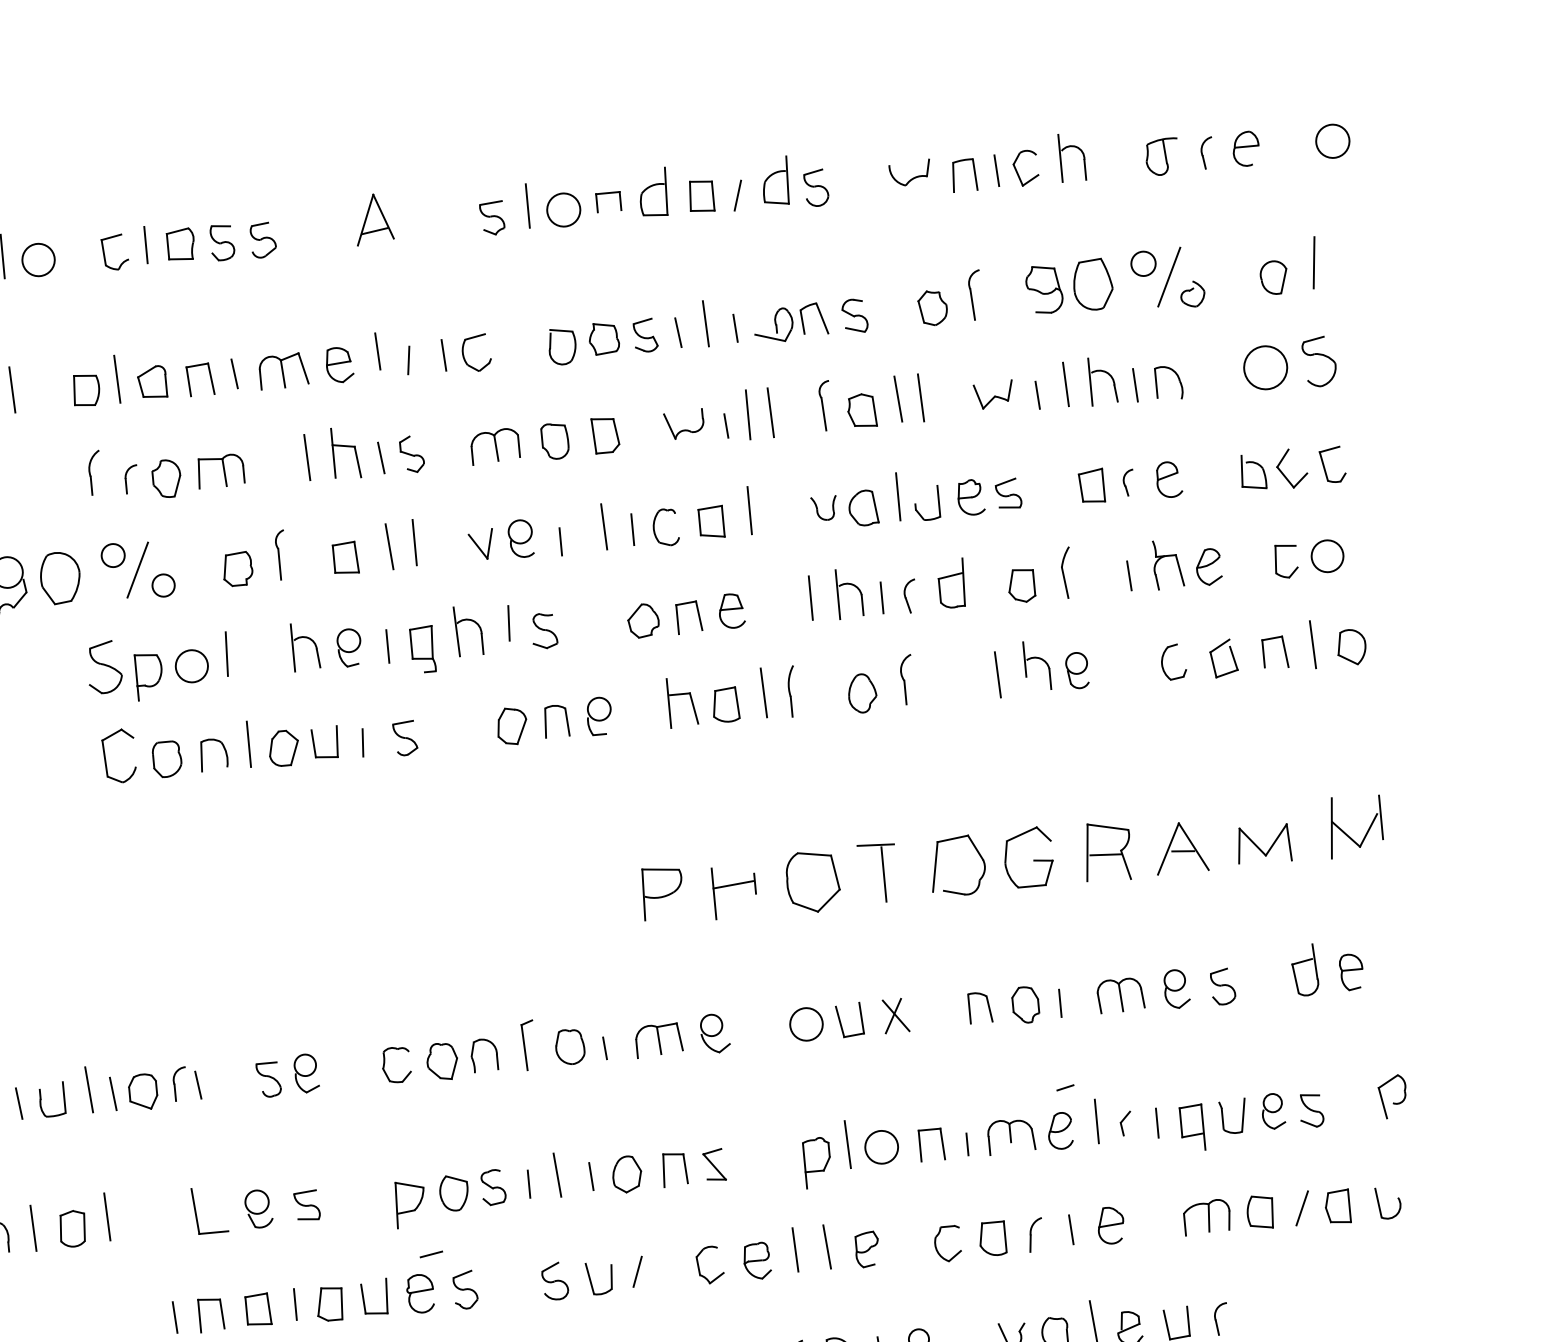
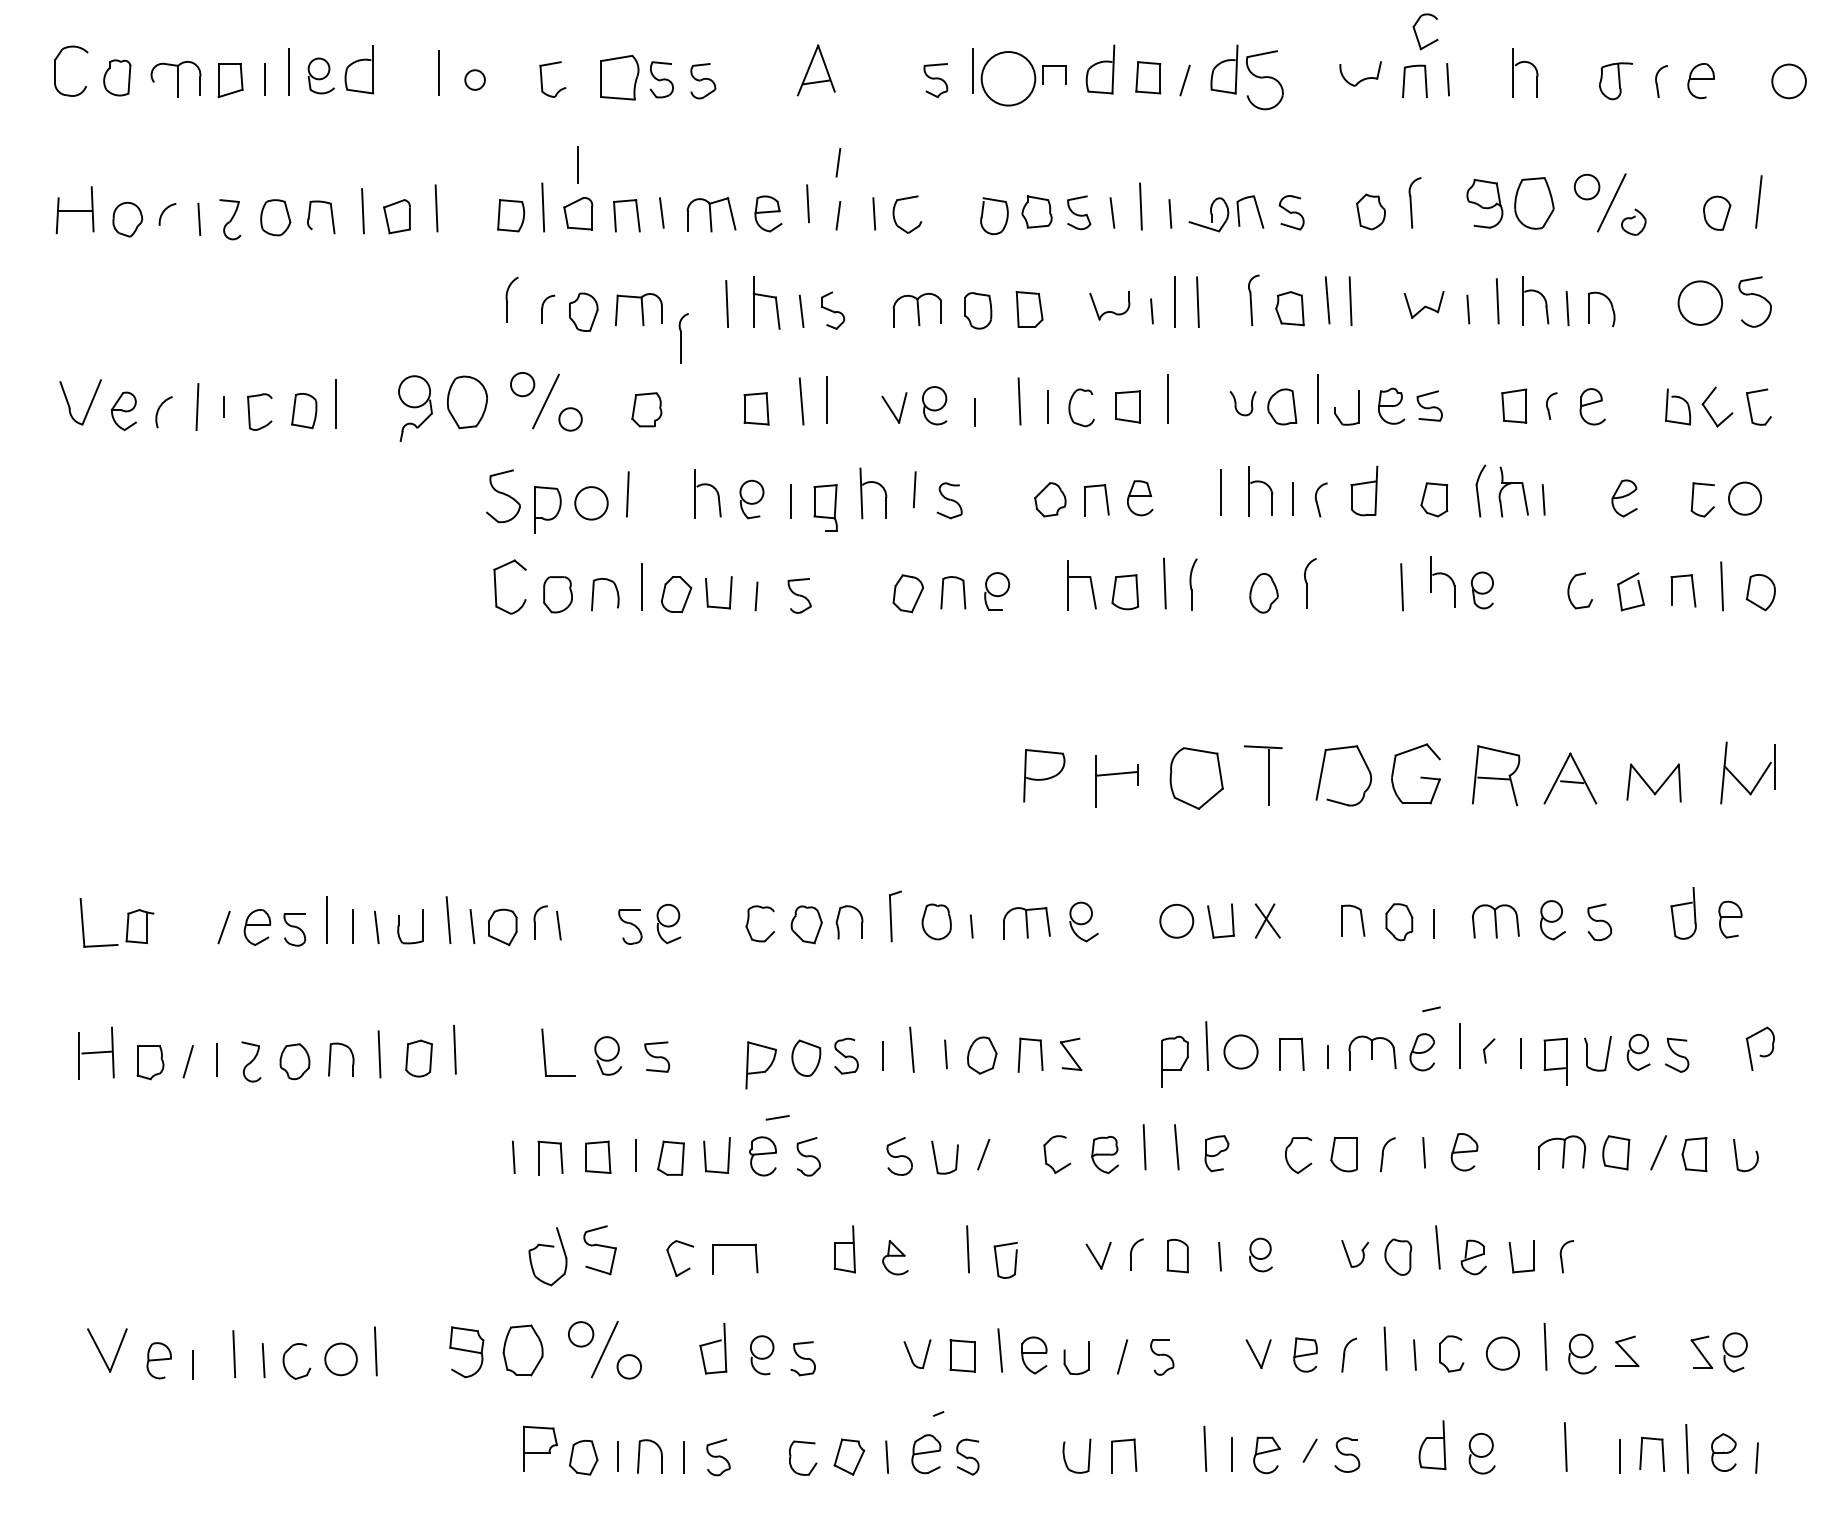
part: (1018, 172) -> (1417, 35), moved
part: (816, 188) -> (1264, 80), size x1.6
circle: (563, 209) -> (1008, 78), size x1.6
line: (145, 244) -> (577, 164), moved
part: (180, 244) -> (619, 77), size x1.4
circle: (37, 259) -> (474, 79), size x0.6
line: (404, 308) -> (838, 162), added
part: (280, 554) -> (683, 338), moved
part: (1165, 557) -> (1511, 484), moved

